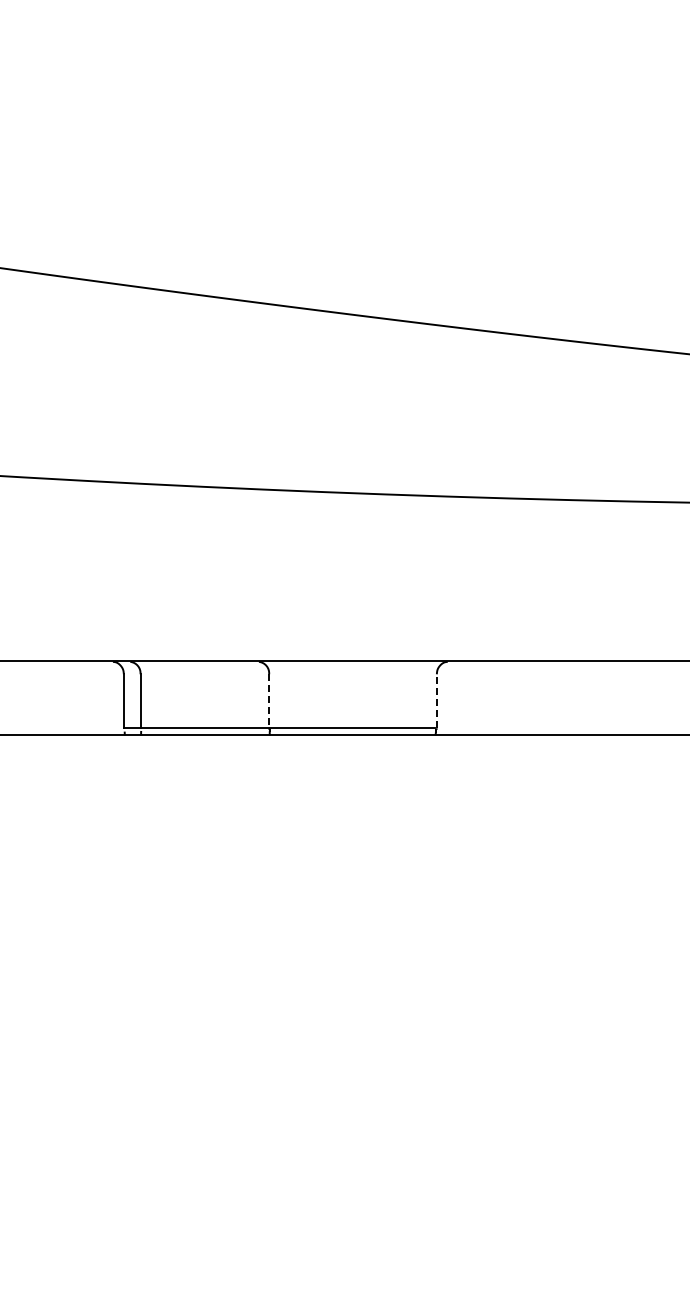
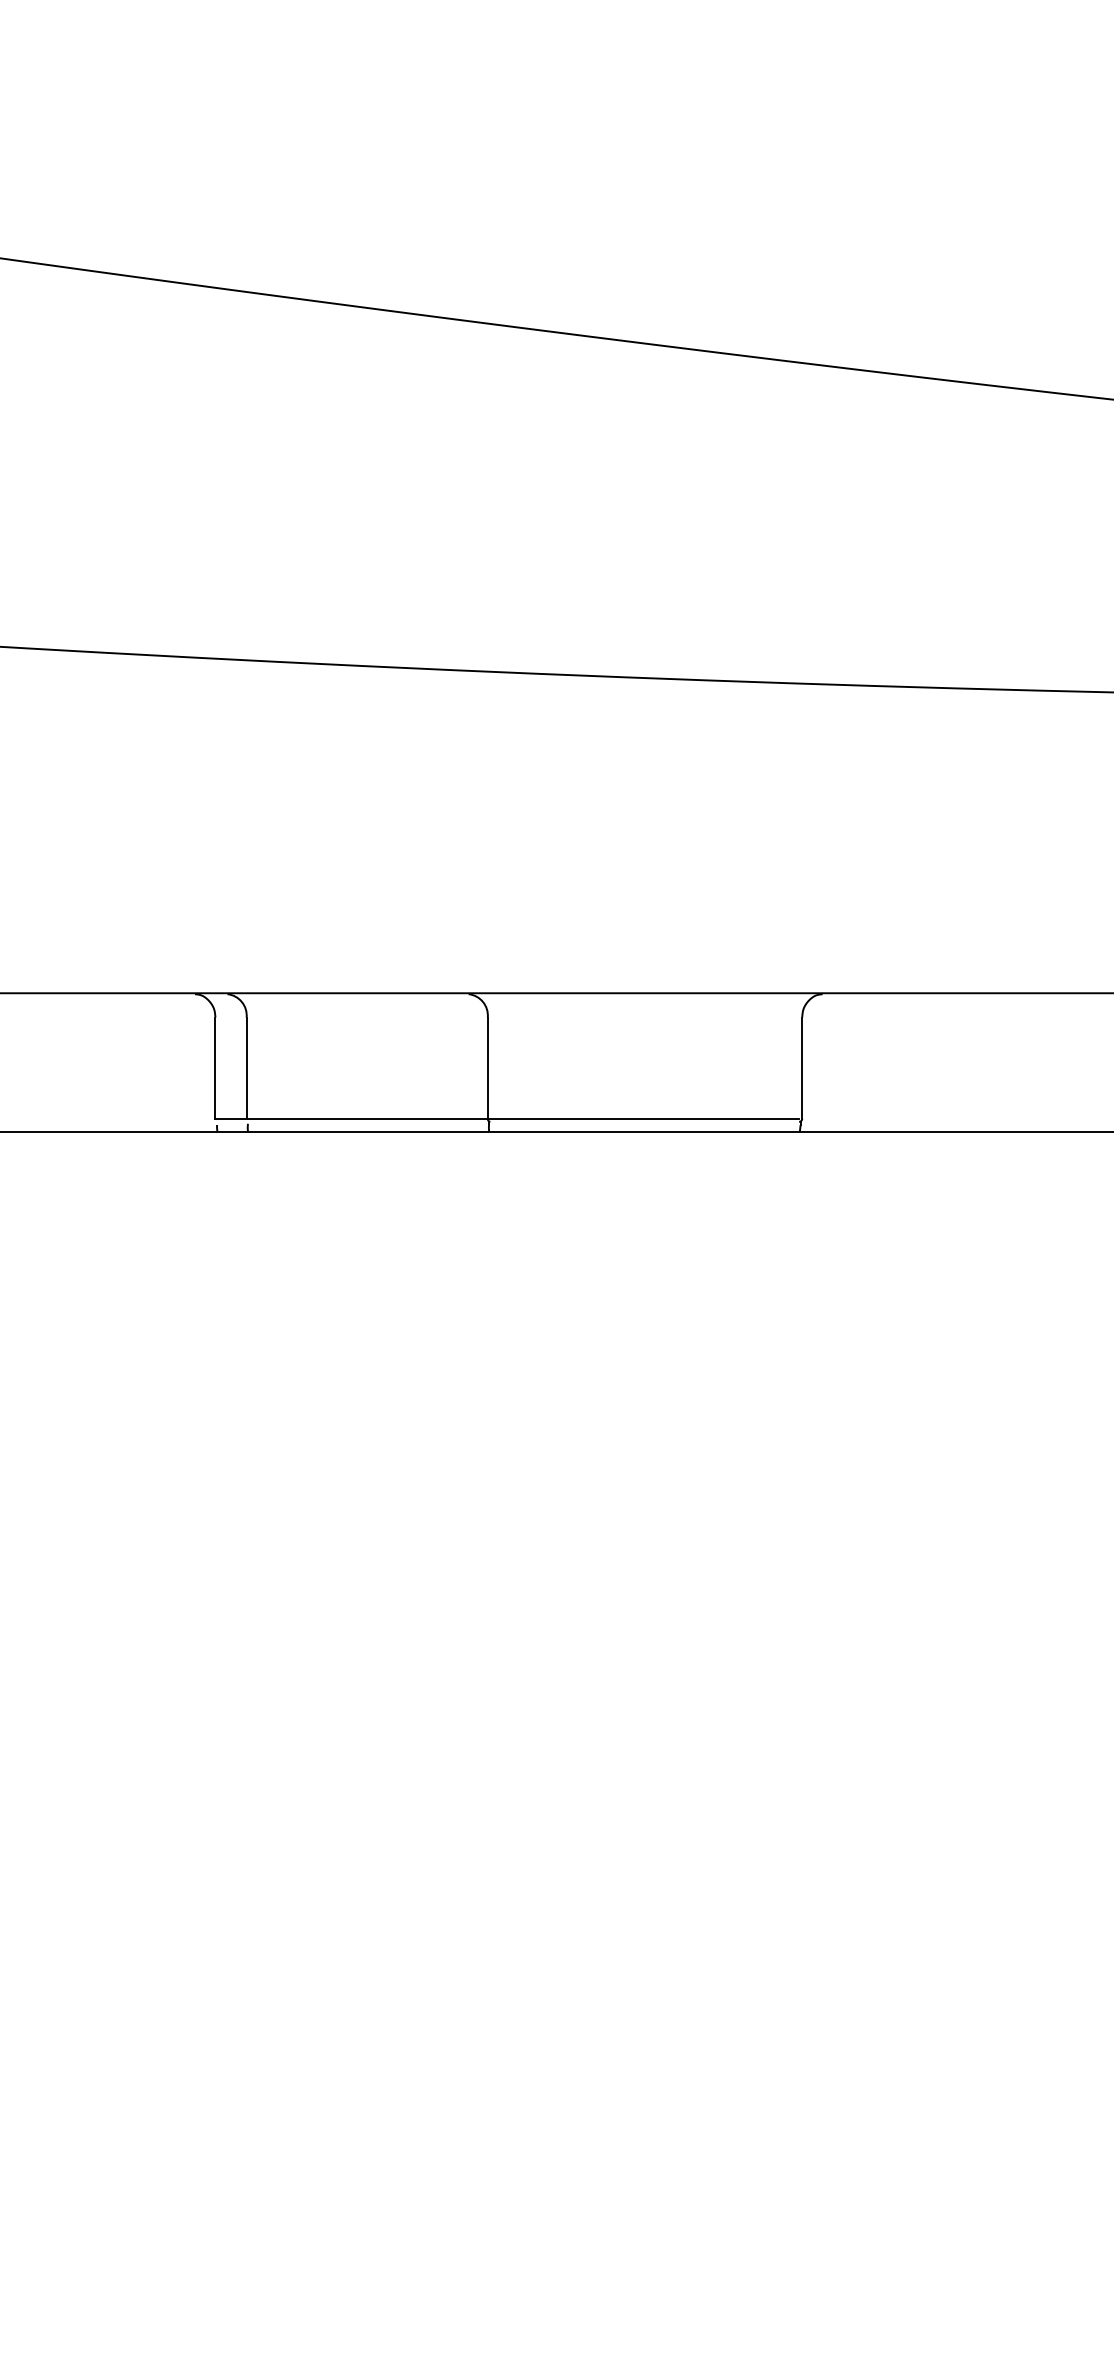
line: (269, 701) -> (488, 1068), dashed -> solid
line: (436, 701) -> (801, 1068), dashed -> solid

